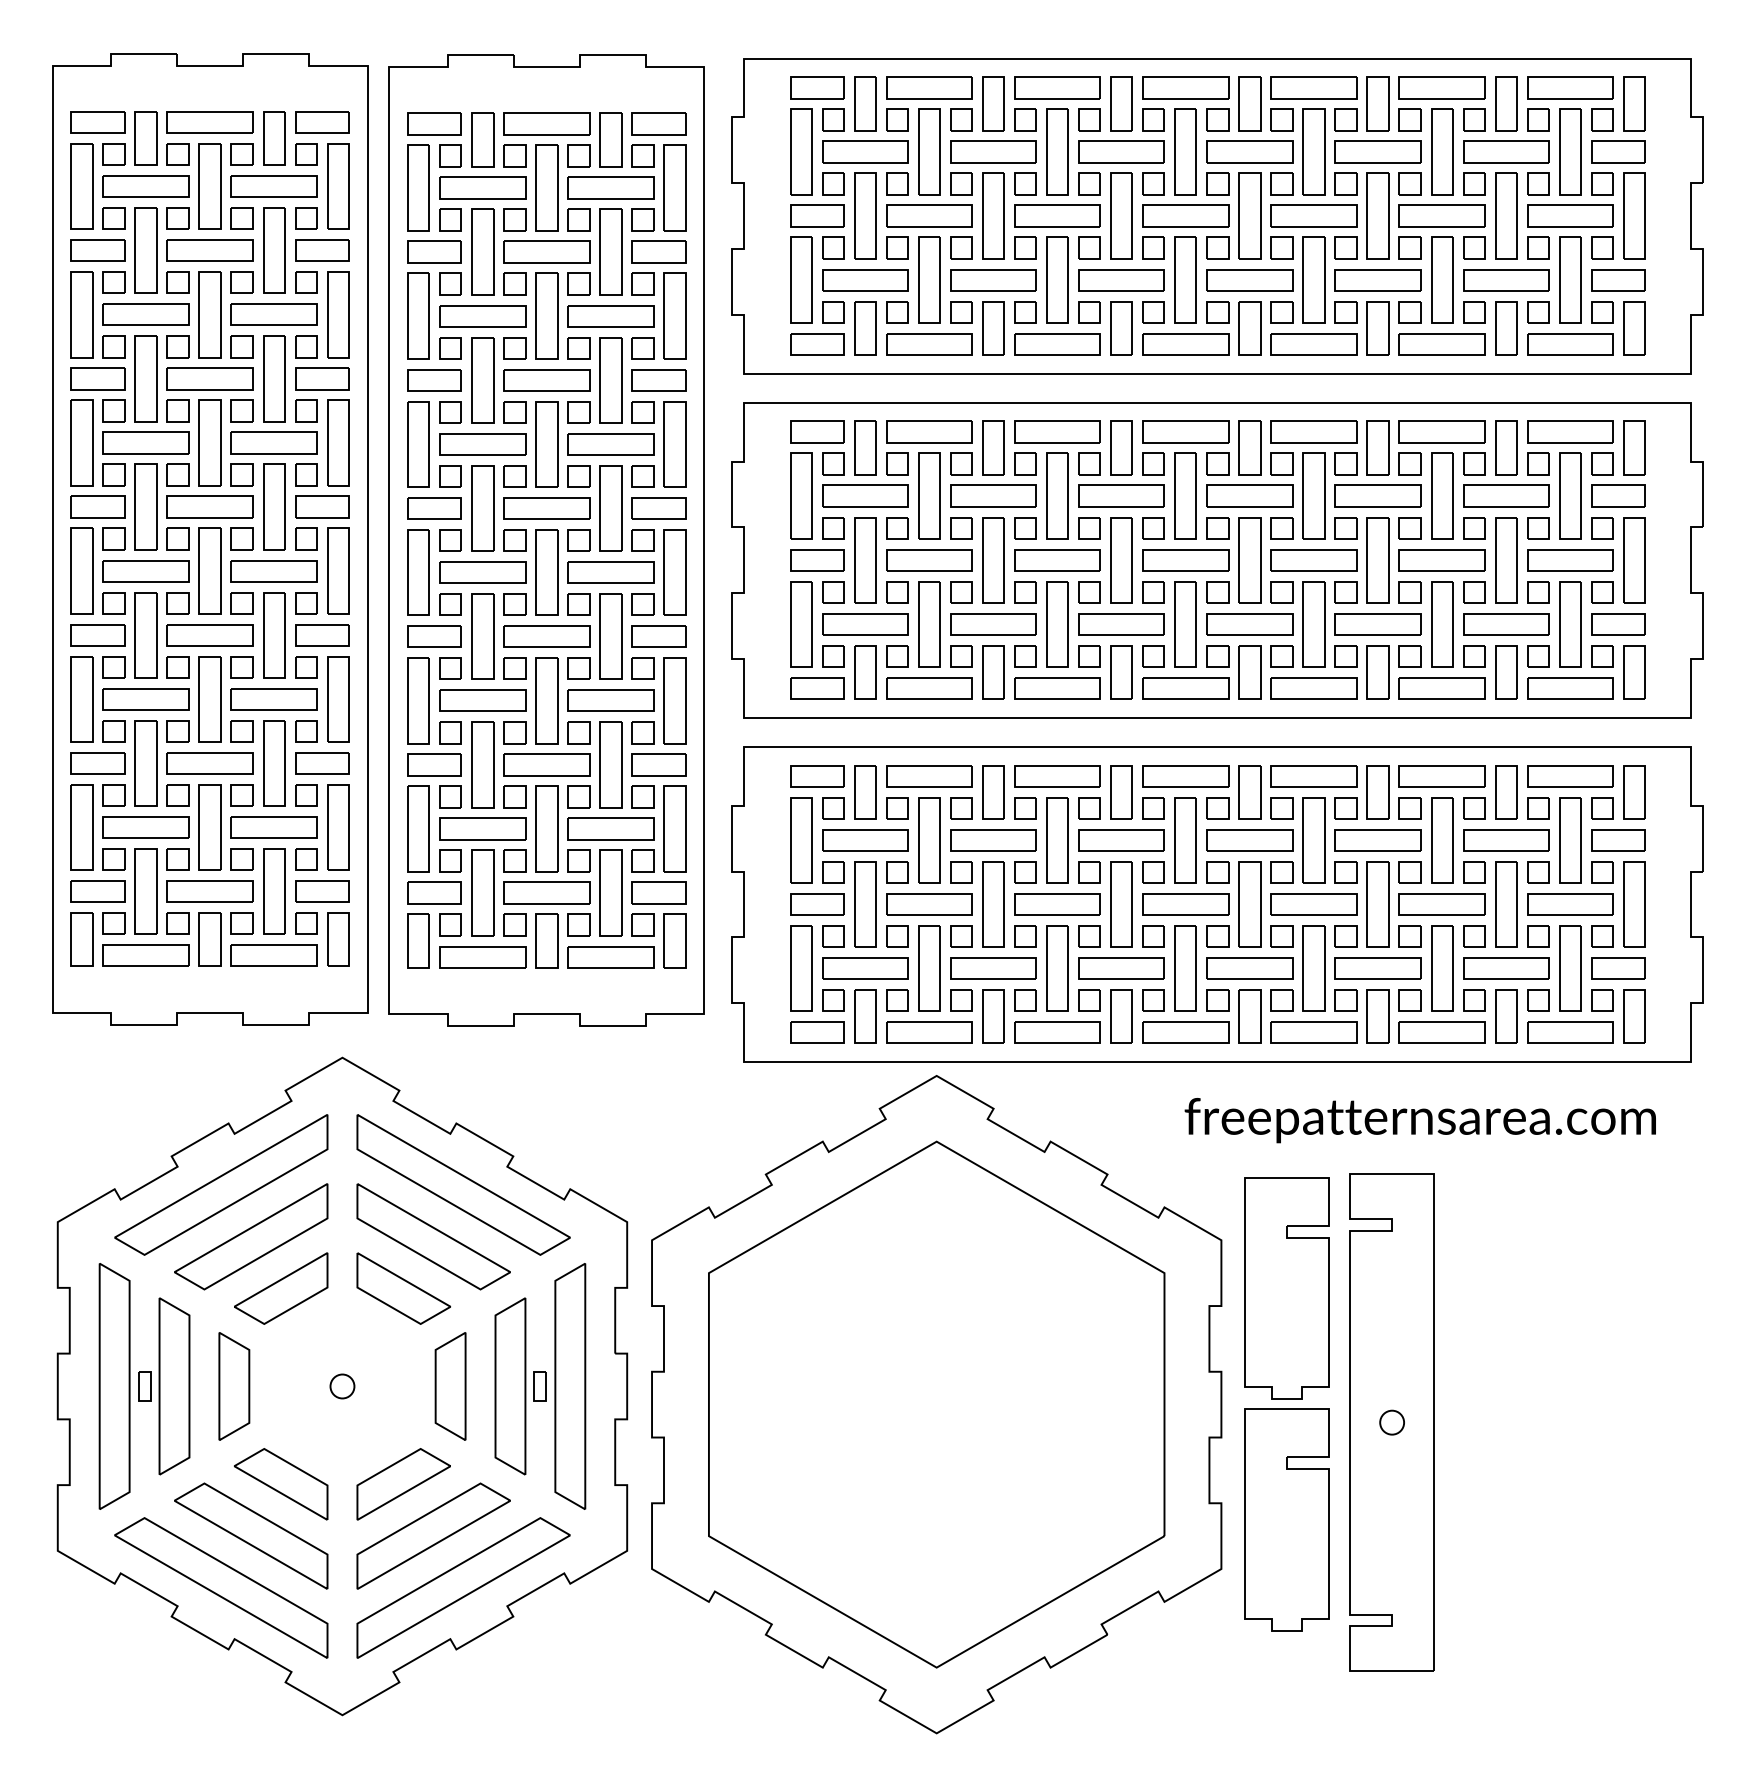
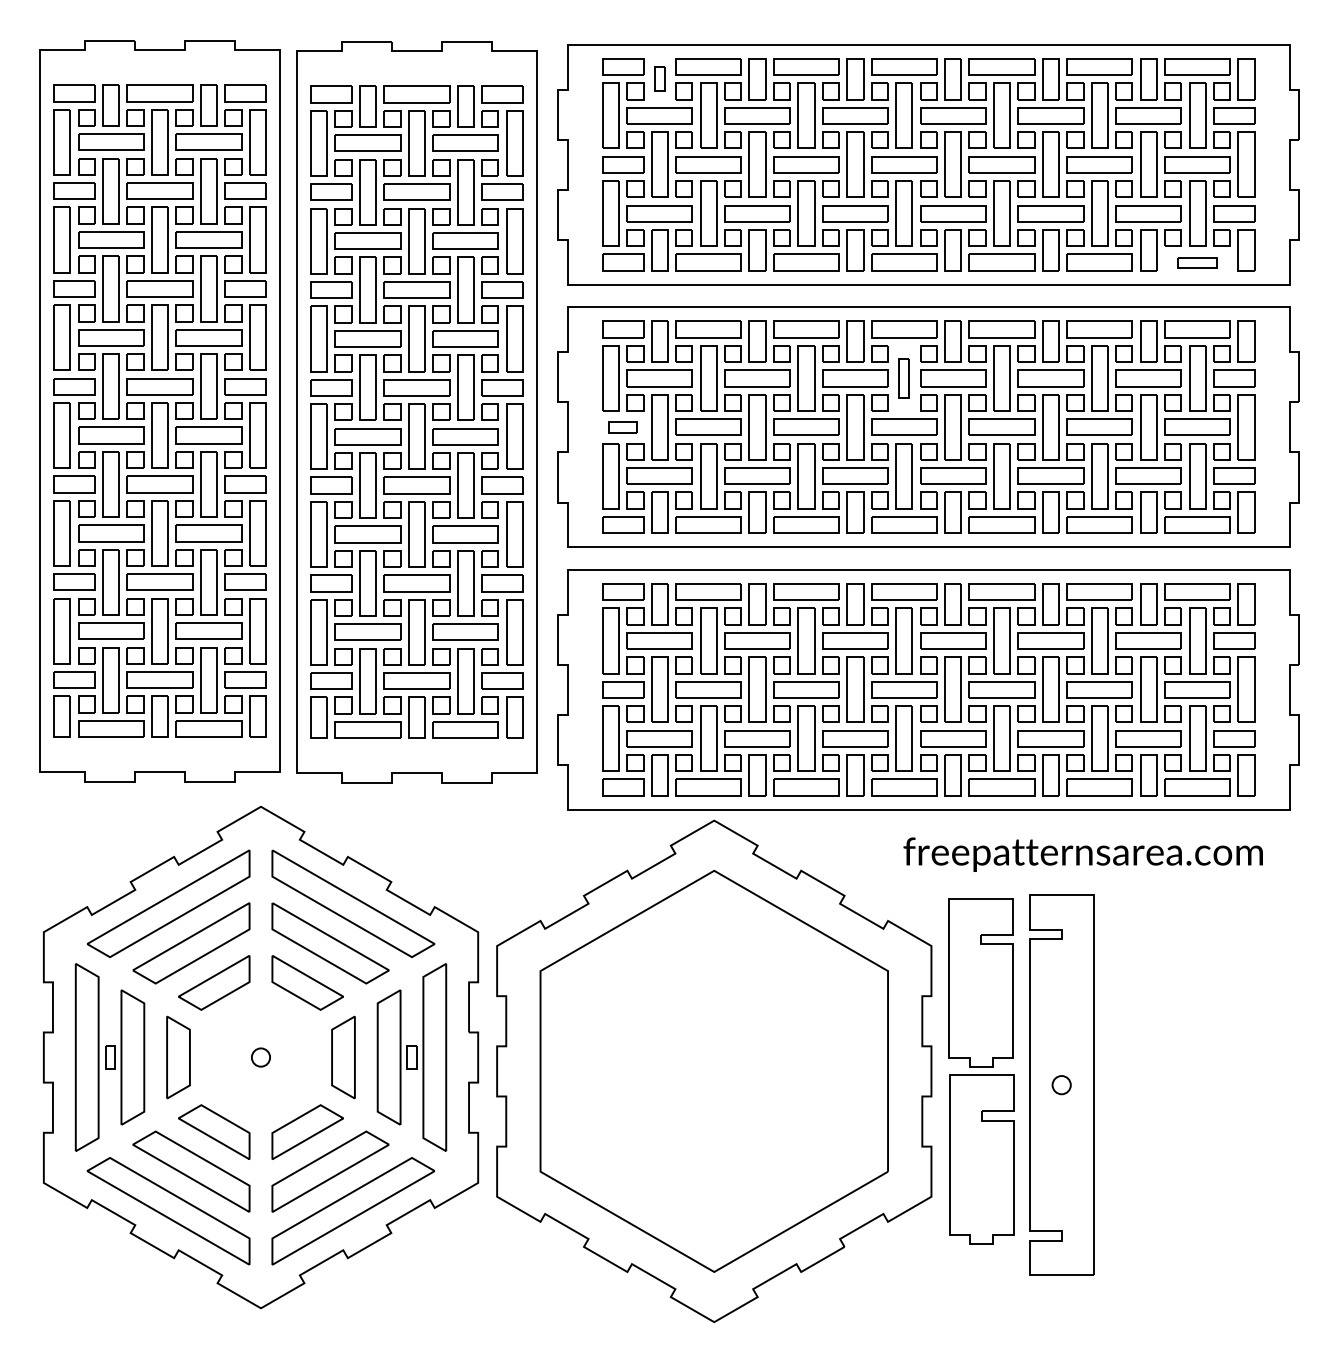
part: (865, 103) -> (659, 78), size x0.6
part: (1570, 344) -> (1197, 262), size x0.6
part: (1185, 495) -> (904, 377), size x0.6
part: (817, 560) -> (623, 427), size x0.7

